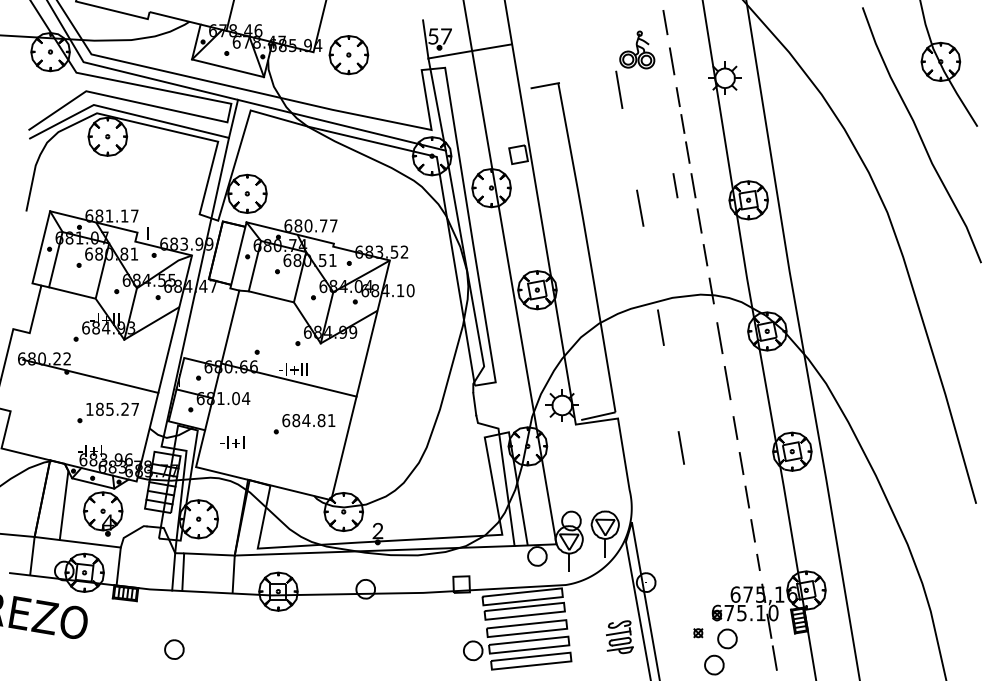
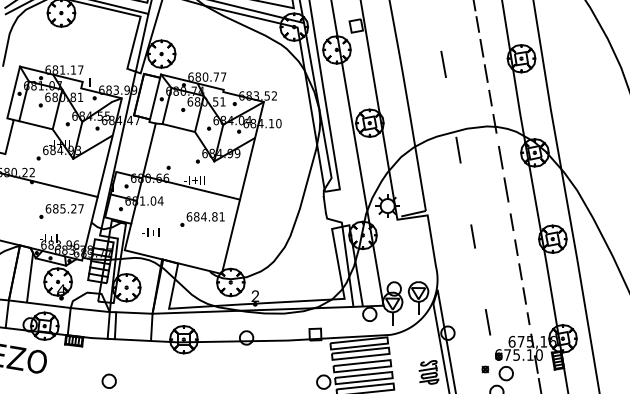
line: (675, 185) -> (468, 48), removed
text: (89, 408) -> (48, 208), 185.27 -> 685.27
line: (147, 550) -> (89, 310), added
line: (702, 567) -> (488, 322), added

